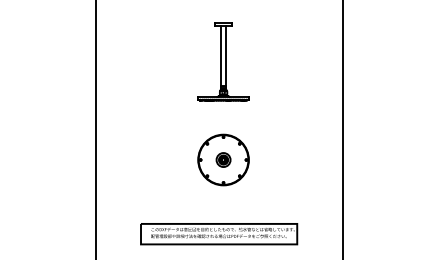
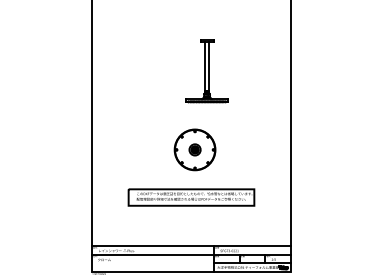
part: (222, 62) -> (206, 71), moved
part: (219, 234) -> (191, 197), moved

